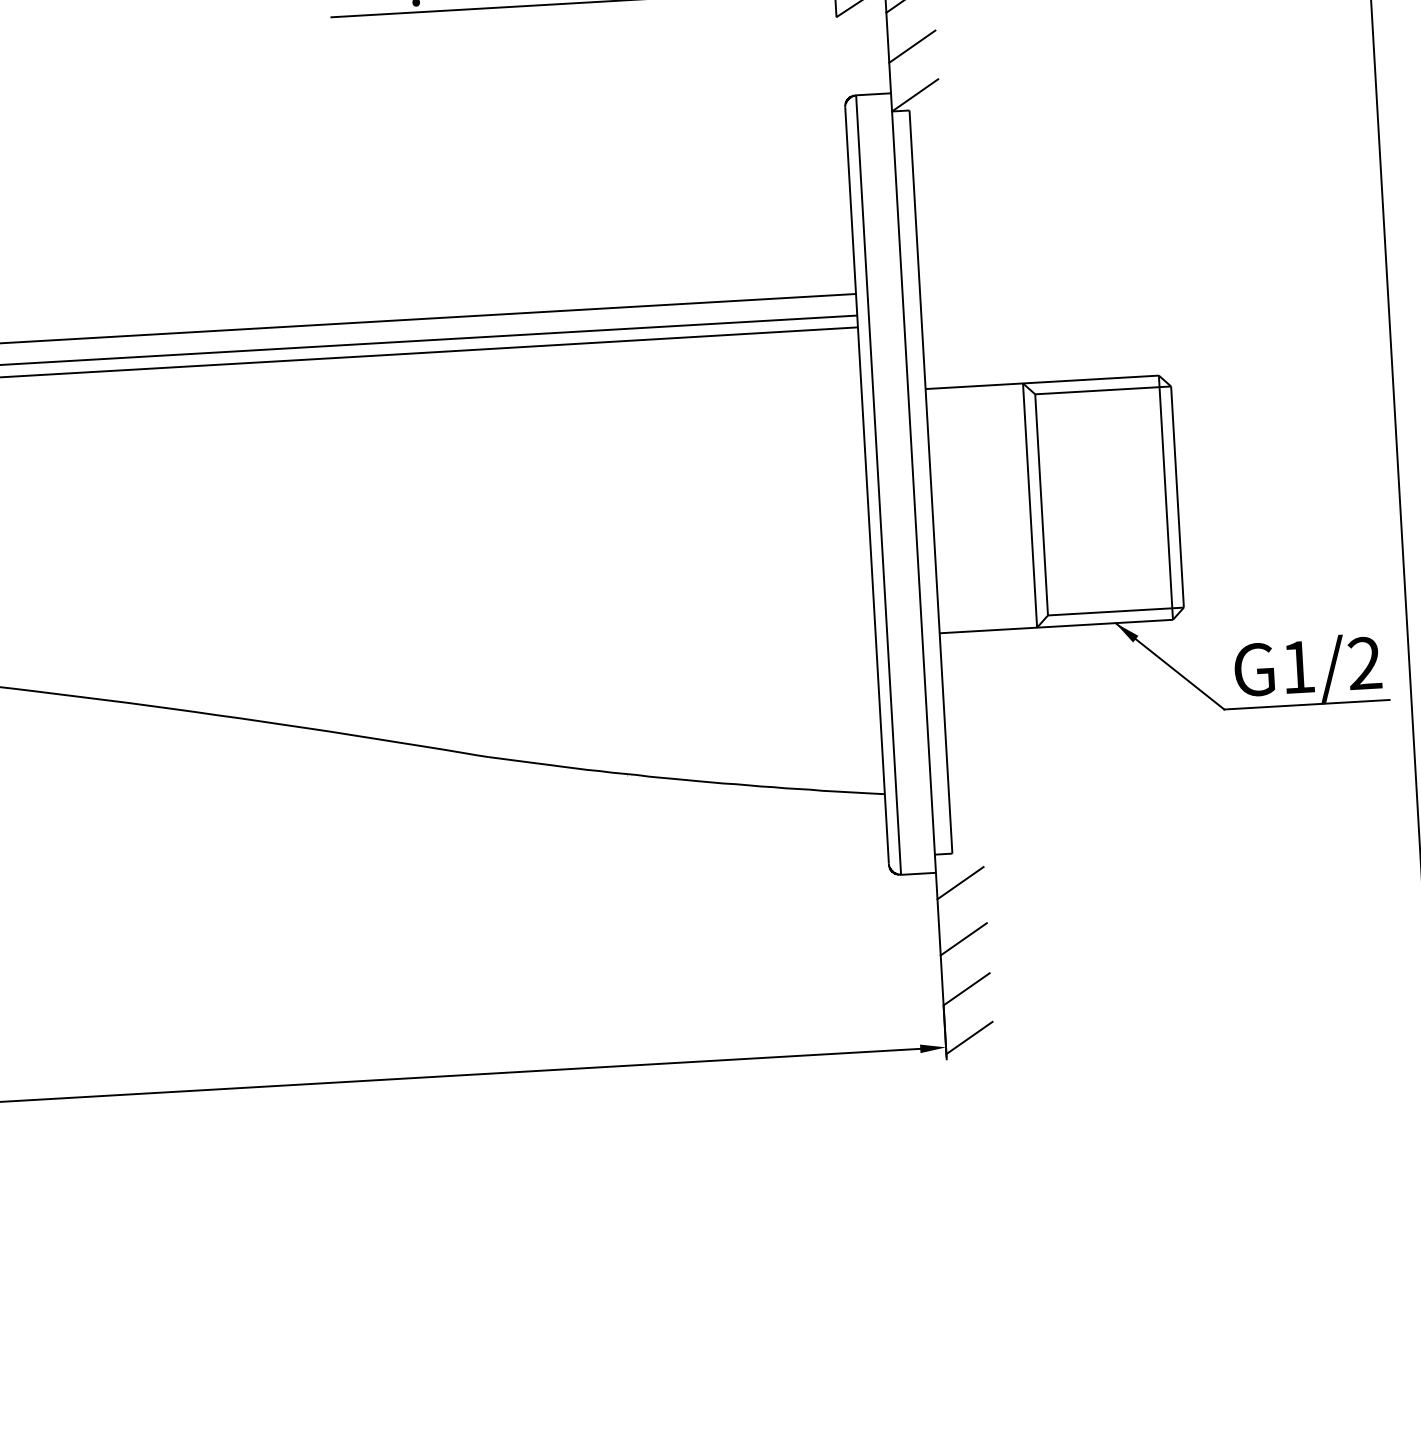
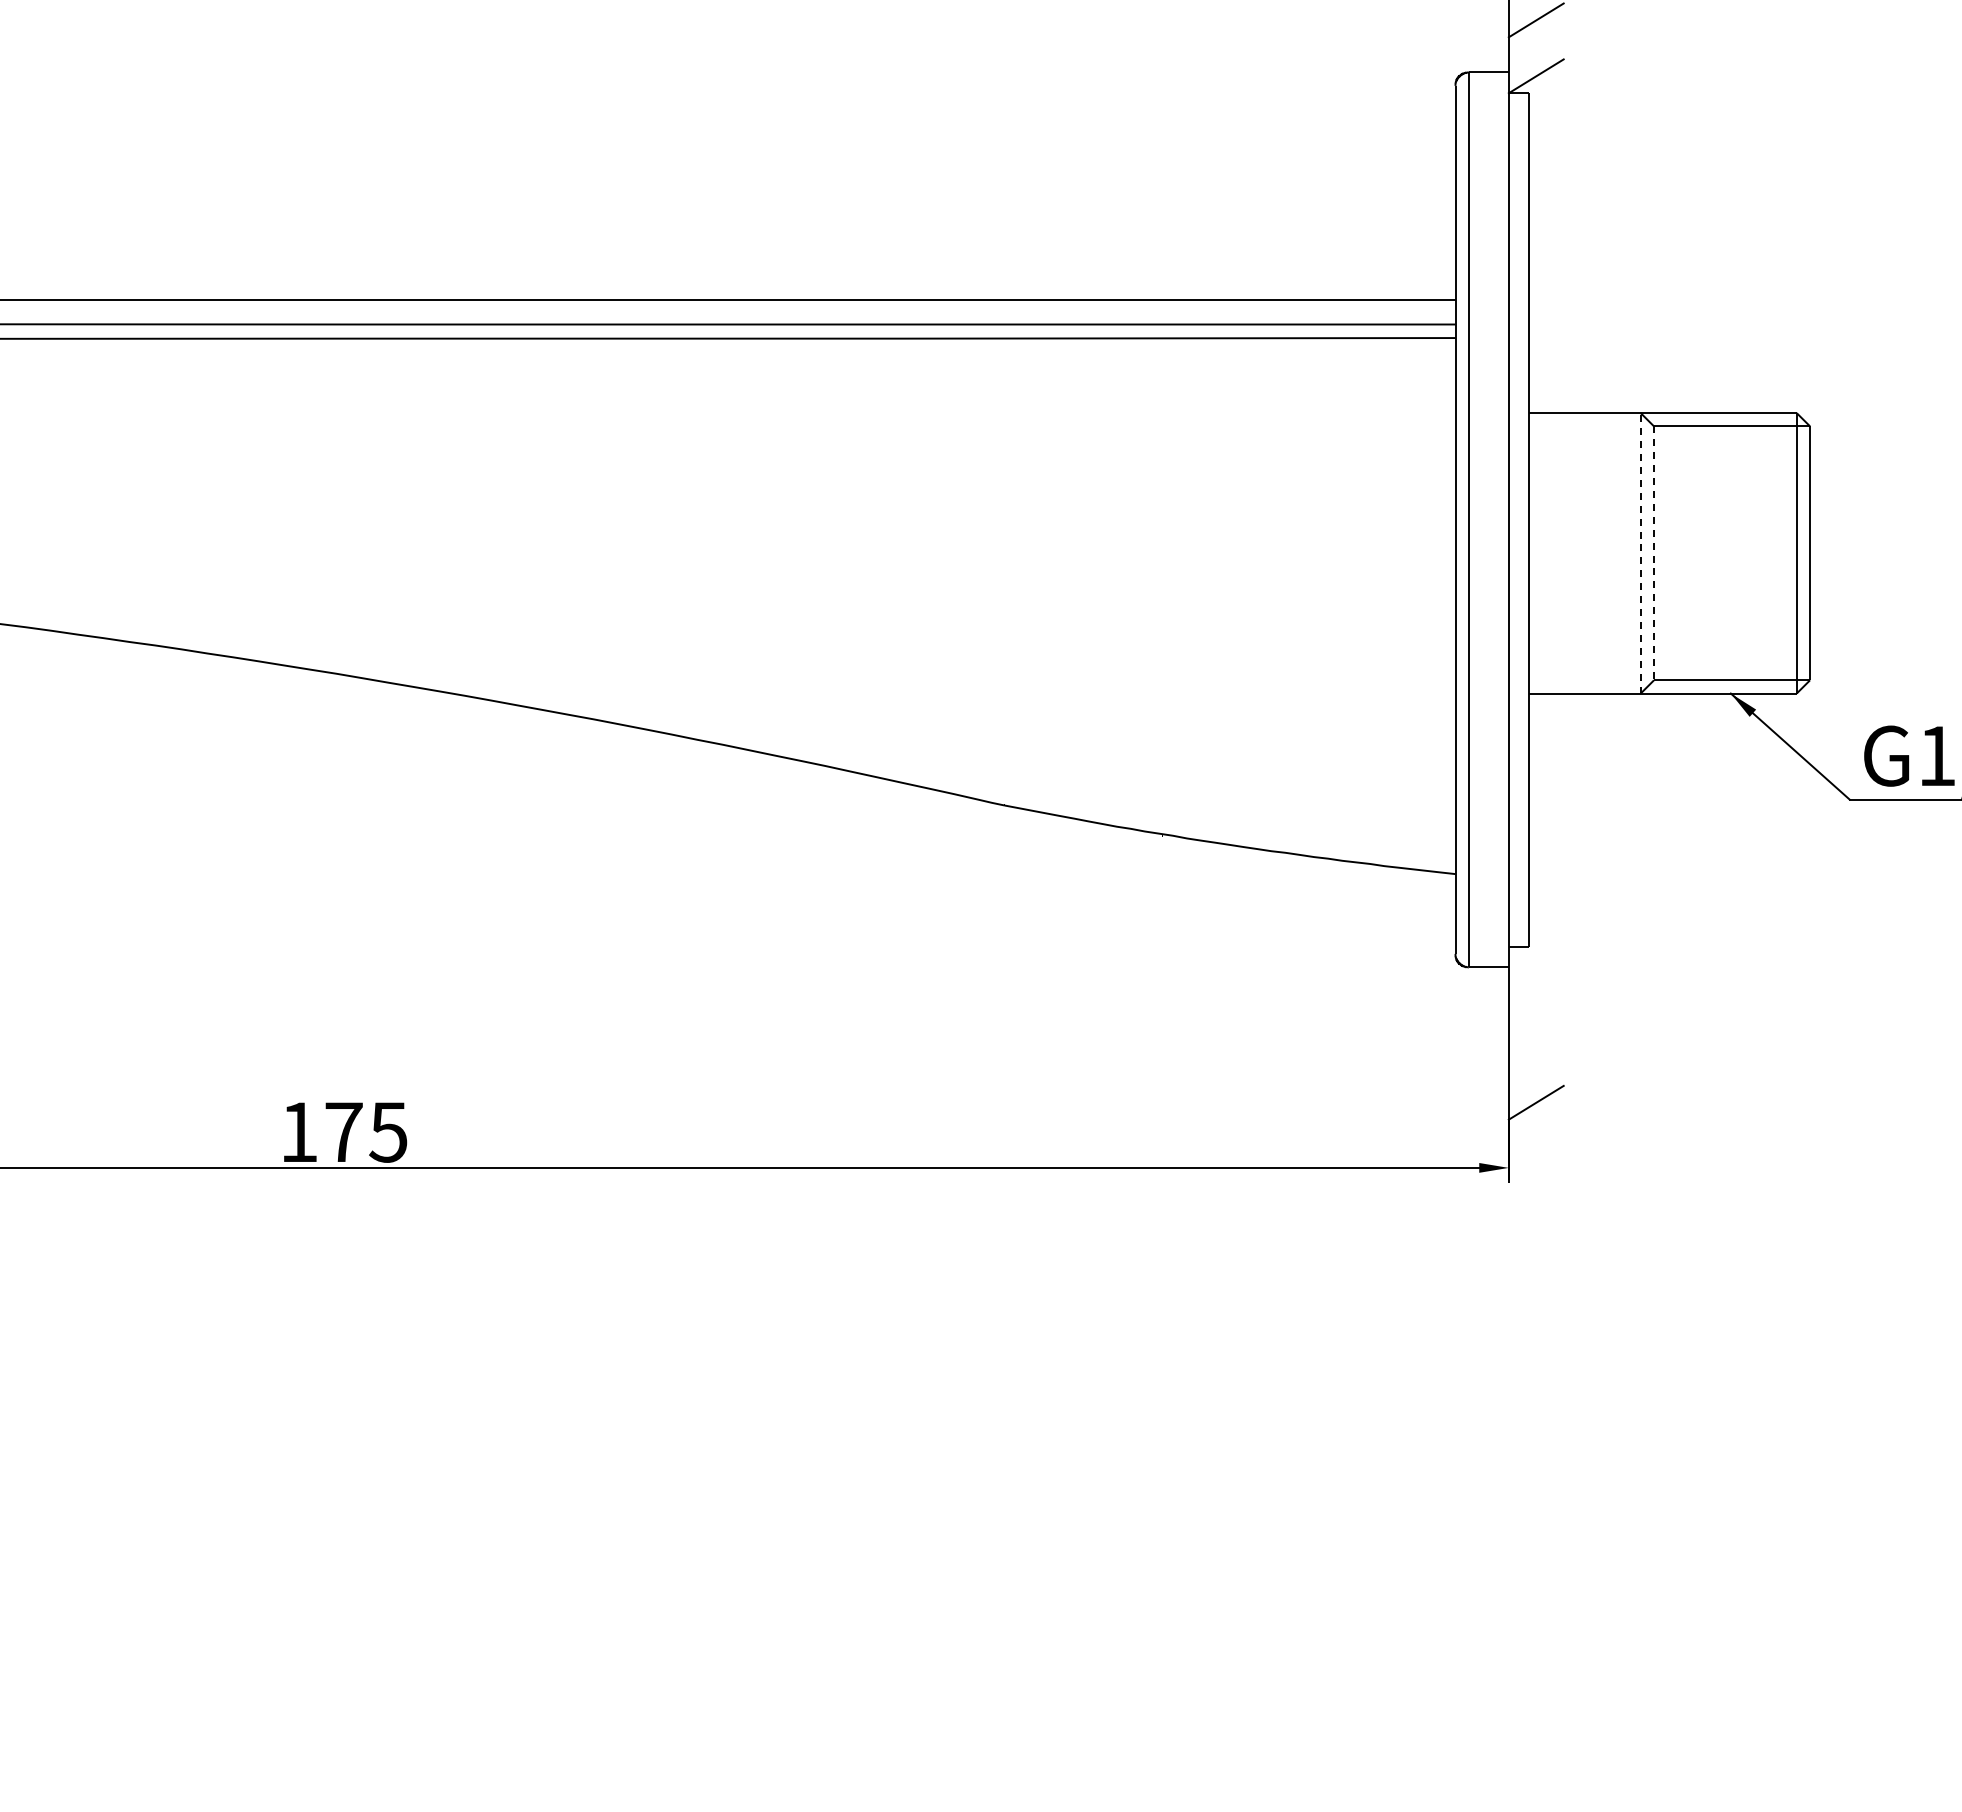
line: (1029, 504) -> (1640, 552), solid -> dashed
line: (1042, 505) -> (1654, 553), solid -> dashed
line: (959, 882) -> (1535, 980), removed
line: (963, 939) -> (1535, 1045), removed
line: (968, 1037) -> (1535, 1158), removed

